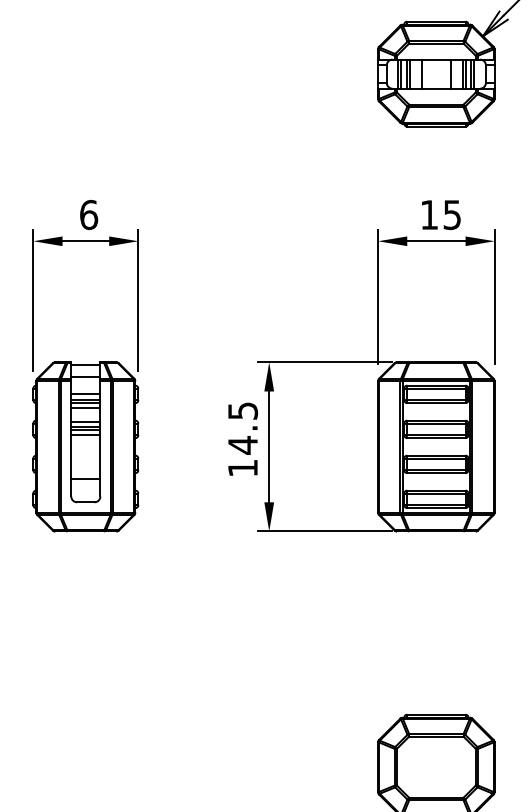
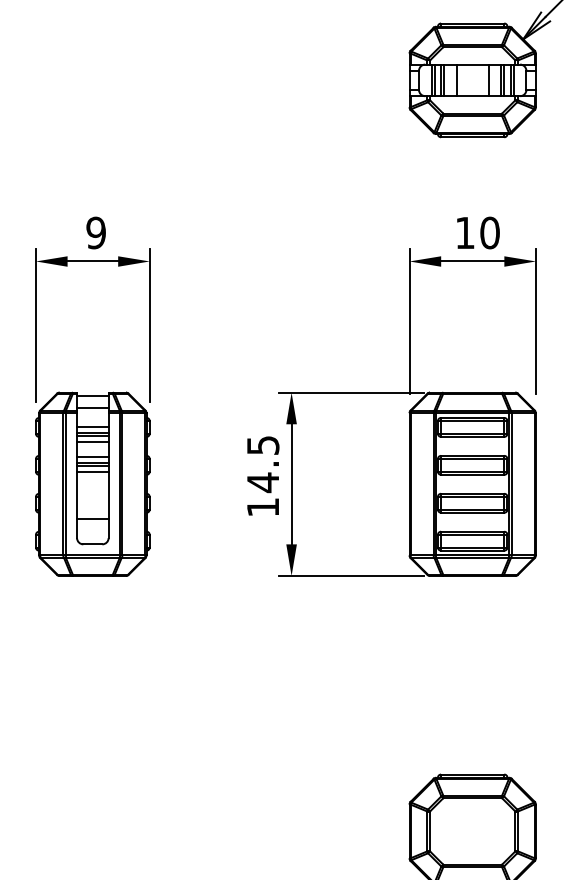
text: (89, 214) -> (96, 232), 6 -> 9
text: (451, 214) -> (489, 232), 15 -> 10

